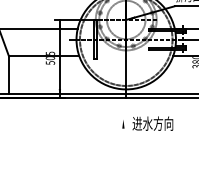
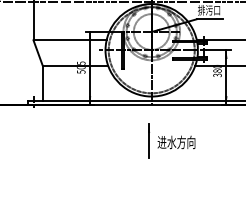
text: (152, 123) -> (176, 142), moved
line: (123, 137) -> (149, 141), added

